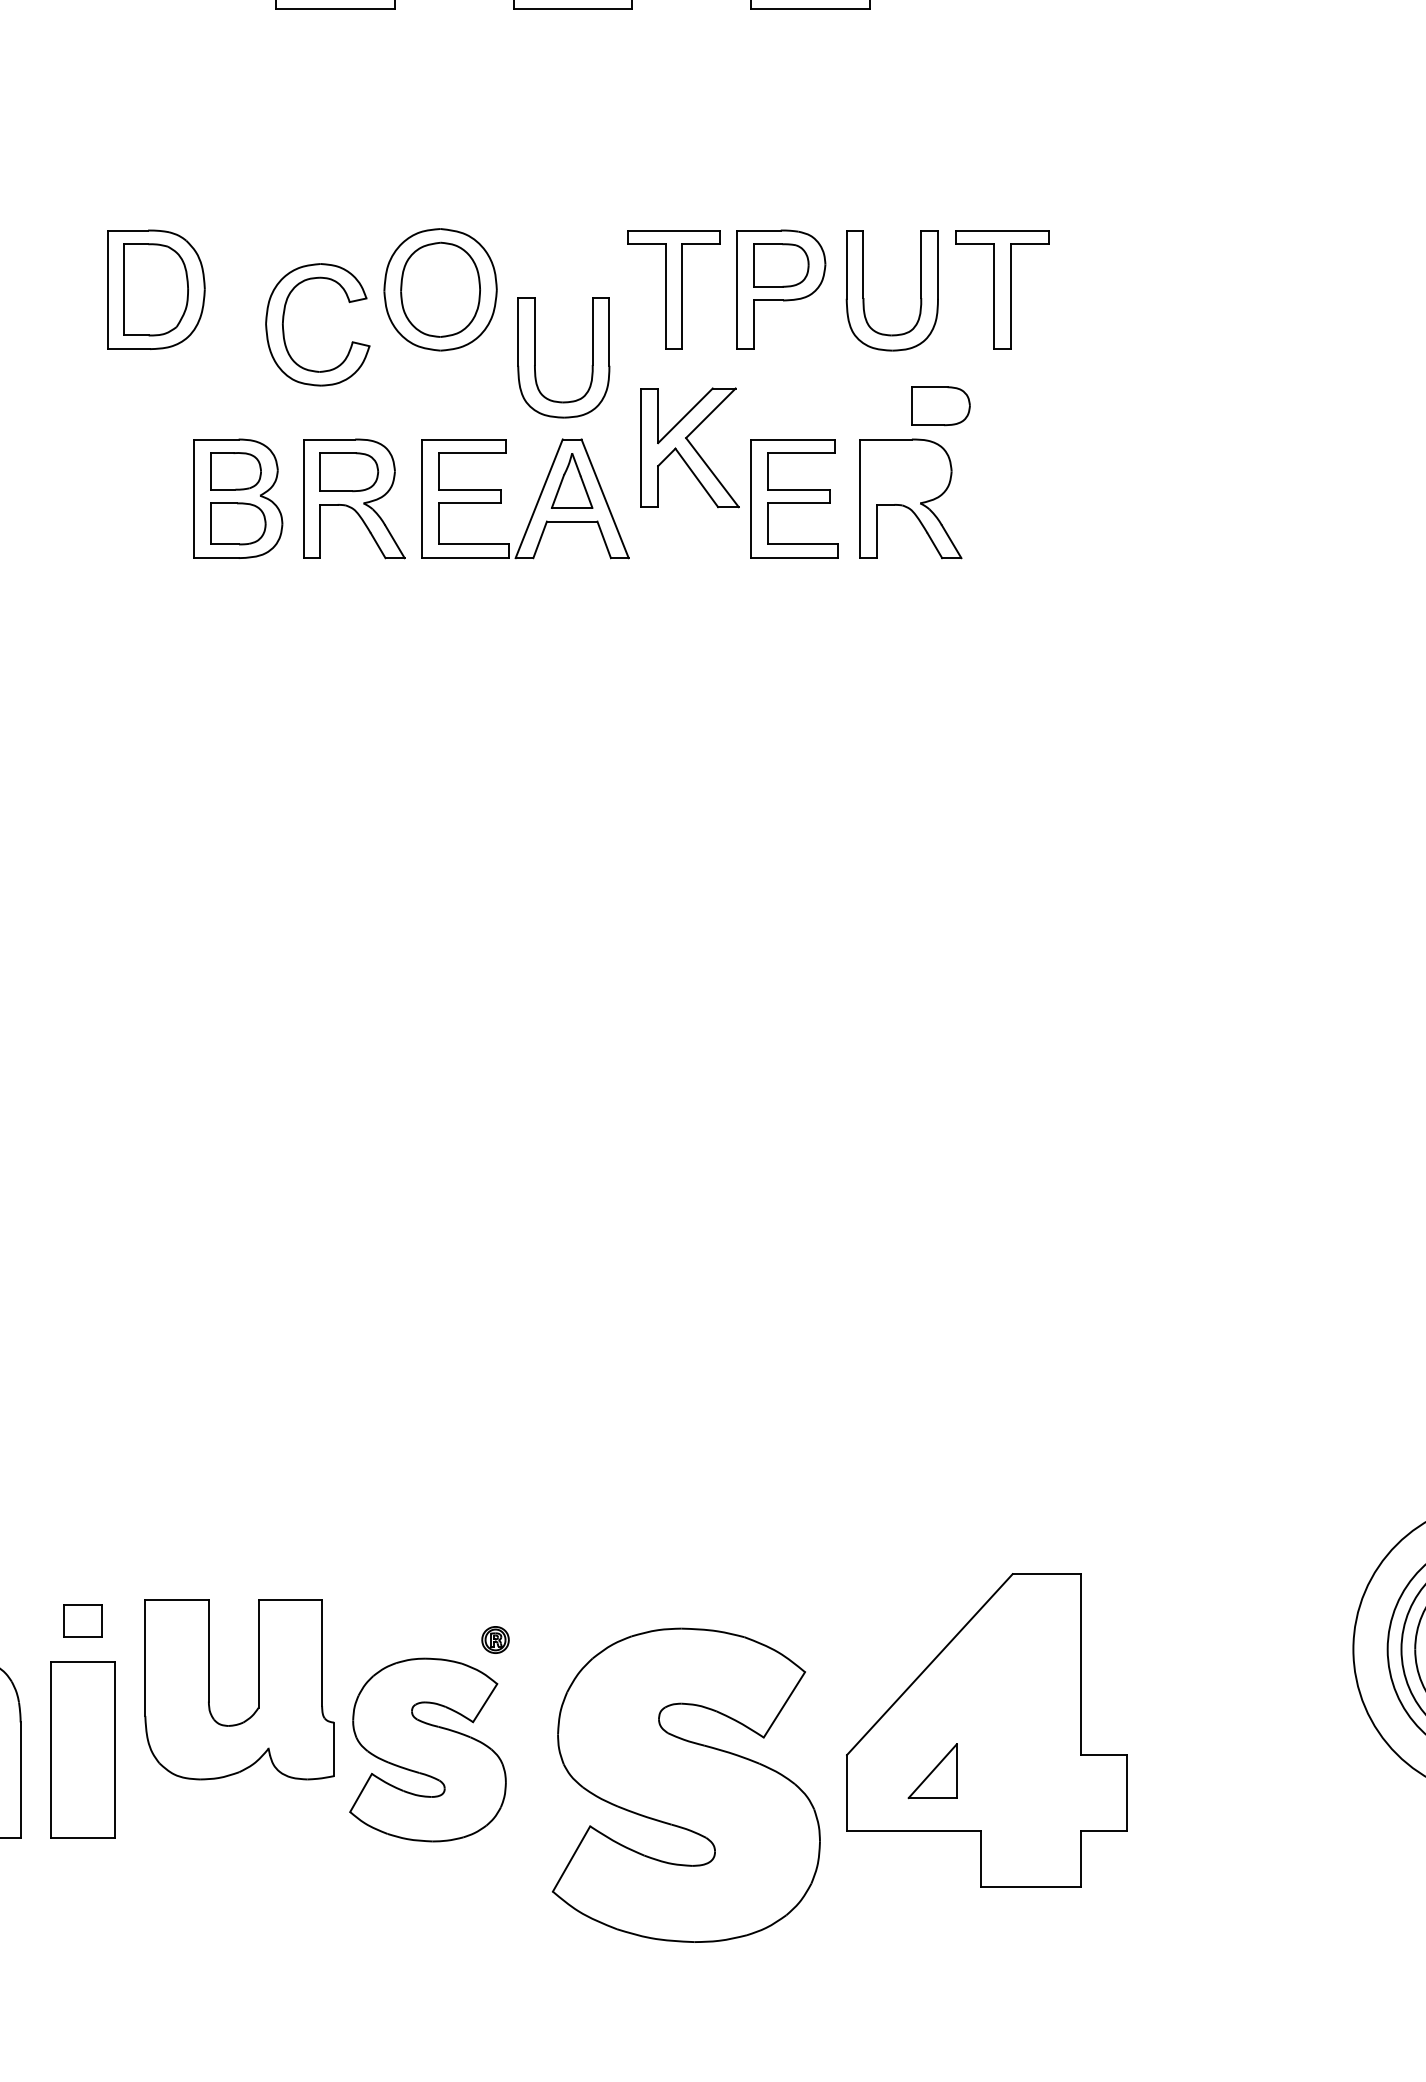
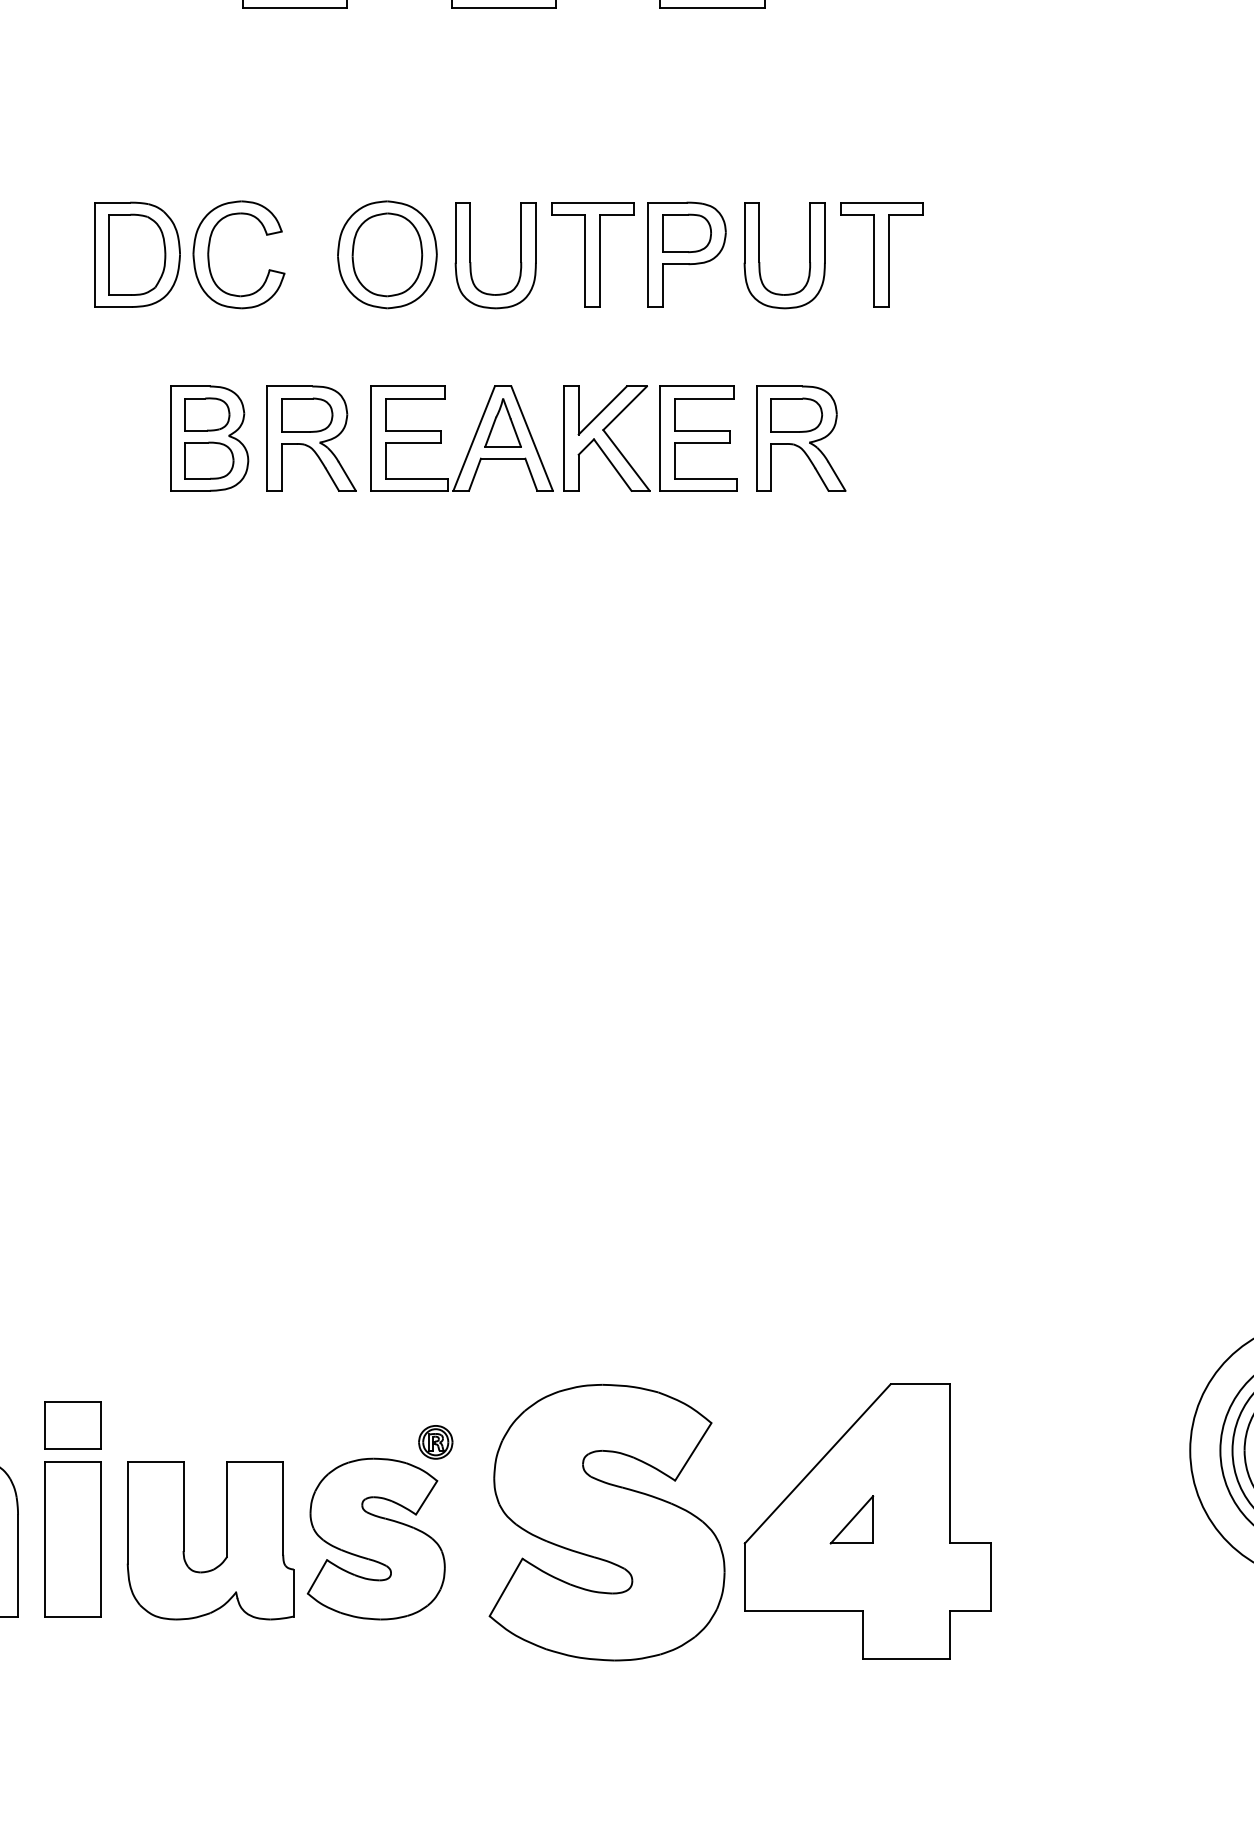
part: (284, 318) -> (209, 249), moved
part: (535, 357) -> (470, 255), moved
part: (940, 406) -> (796, 415), moved
part: (689, 447) -> (606, 438), moved
part: (82, 1620) -> (72, 1425), size x1.67
part: (495, 1639) -> (435, 1441), size x1.43
part: (258, 1689) -> (227, 1540), moved
part: (932, 1771) -> (851, 1520), moved
part: (685, 1784) -> (606, 1521), moved

